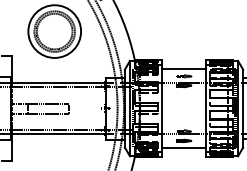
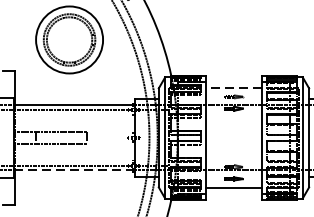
line: (184, 69) -> (234, 88), solid -> dashed
line: (59, 134) -> (75, 170), solid -> dashed

